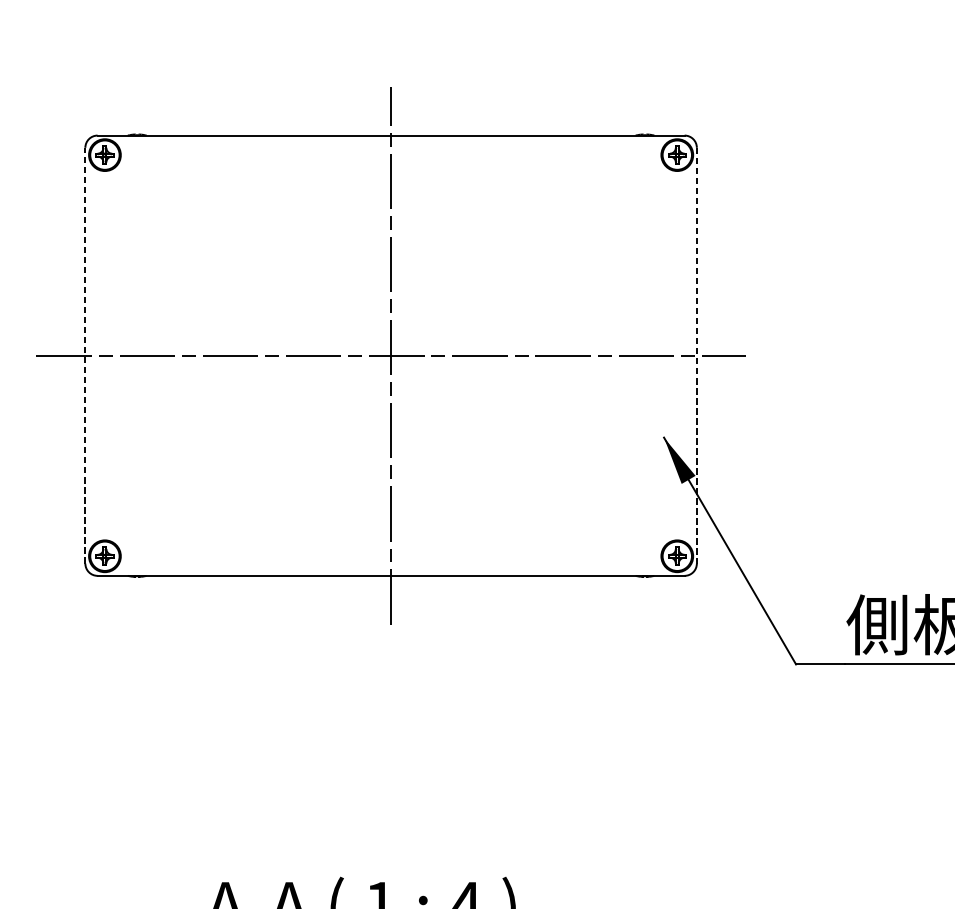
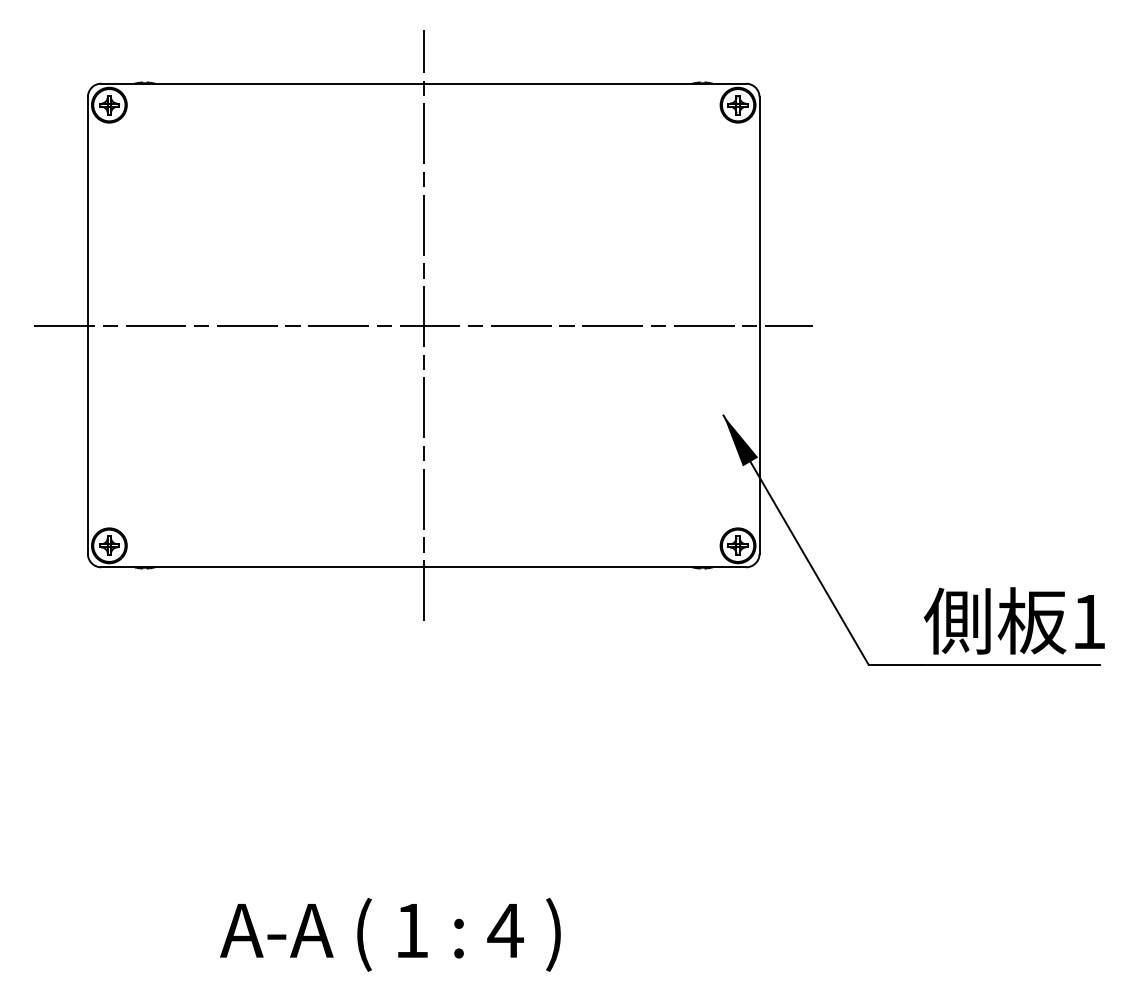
line: (85, 355) -> (87, 325), dashed -> solid
line: (696, 356) -> (759, 326), dashed -> solid

